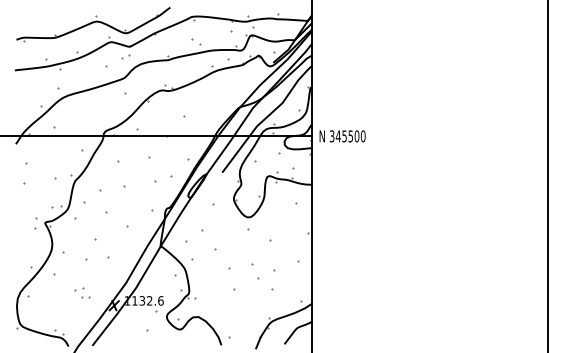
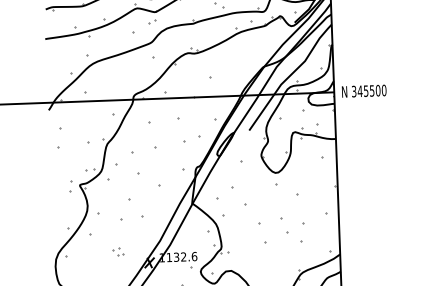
part: (82, 292) -> (118, 251), size x0.7

